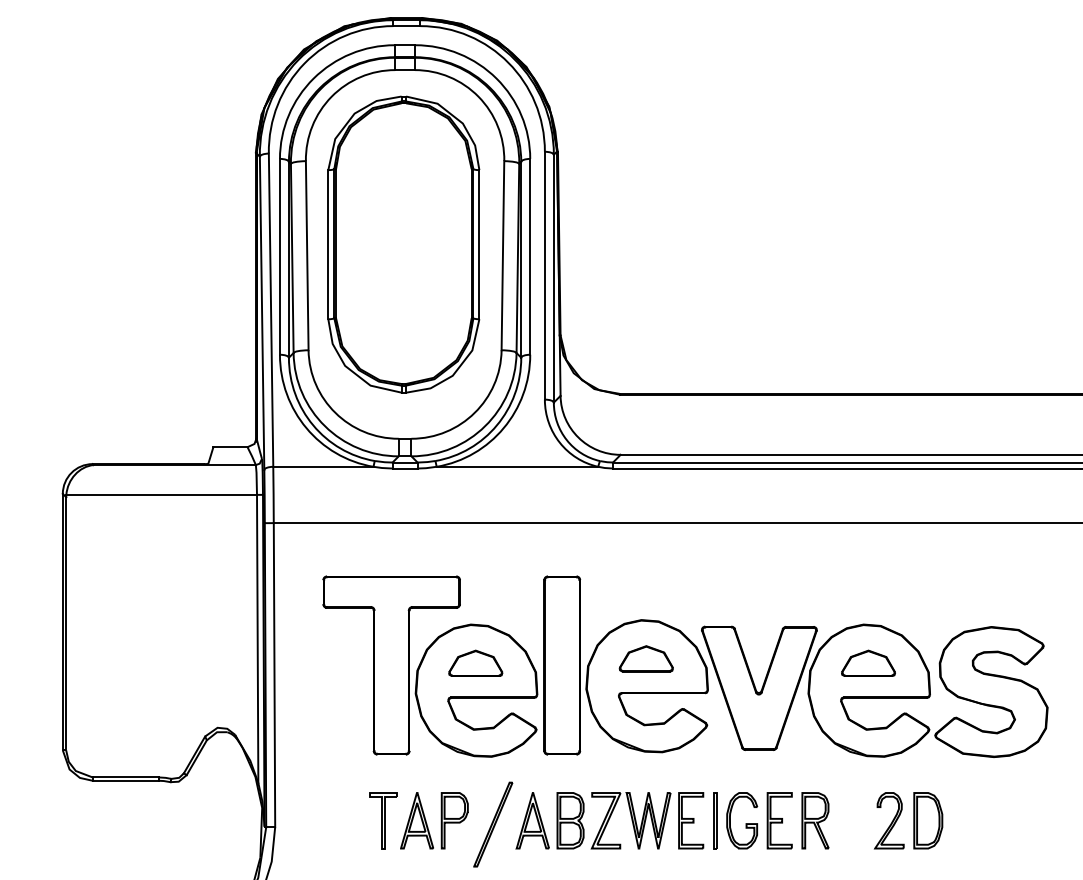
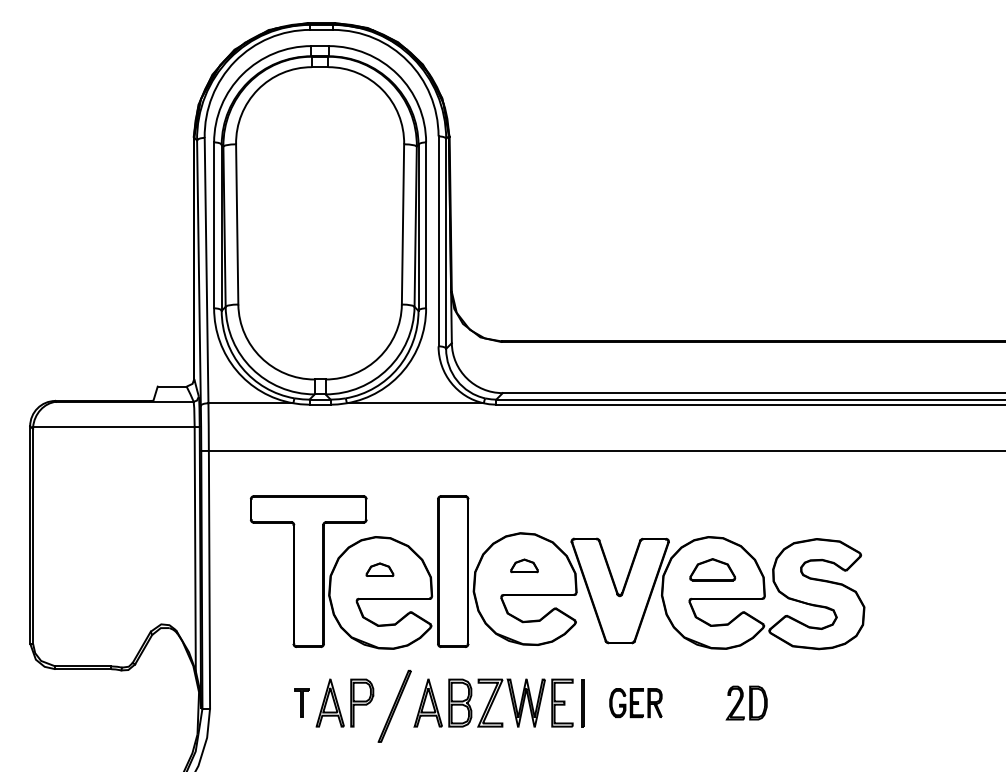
part: (403, 243) -> (318, 214), removed
part: (646, 658) -> (524, 565), size x0.6
part: (475, 663) -> (379, 569), size x0.6
part: (777, 820) -> (635, 702), size x0.6
part: (908, 820) -> (746, 702), size x0.7
part: (383, 821) -> (301, 703), size x0.6

